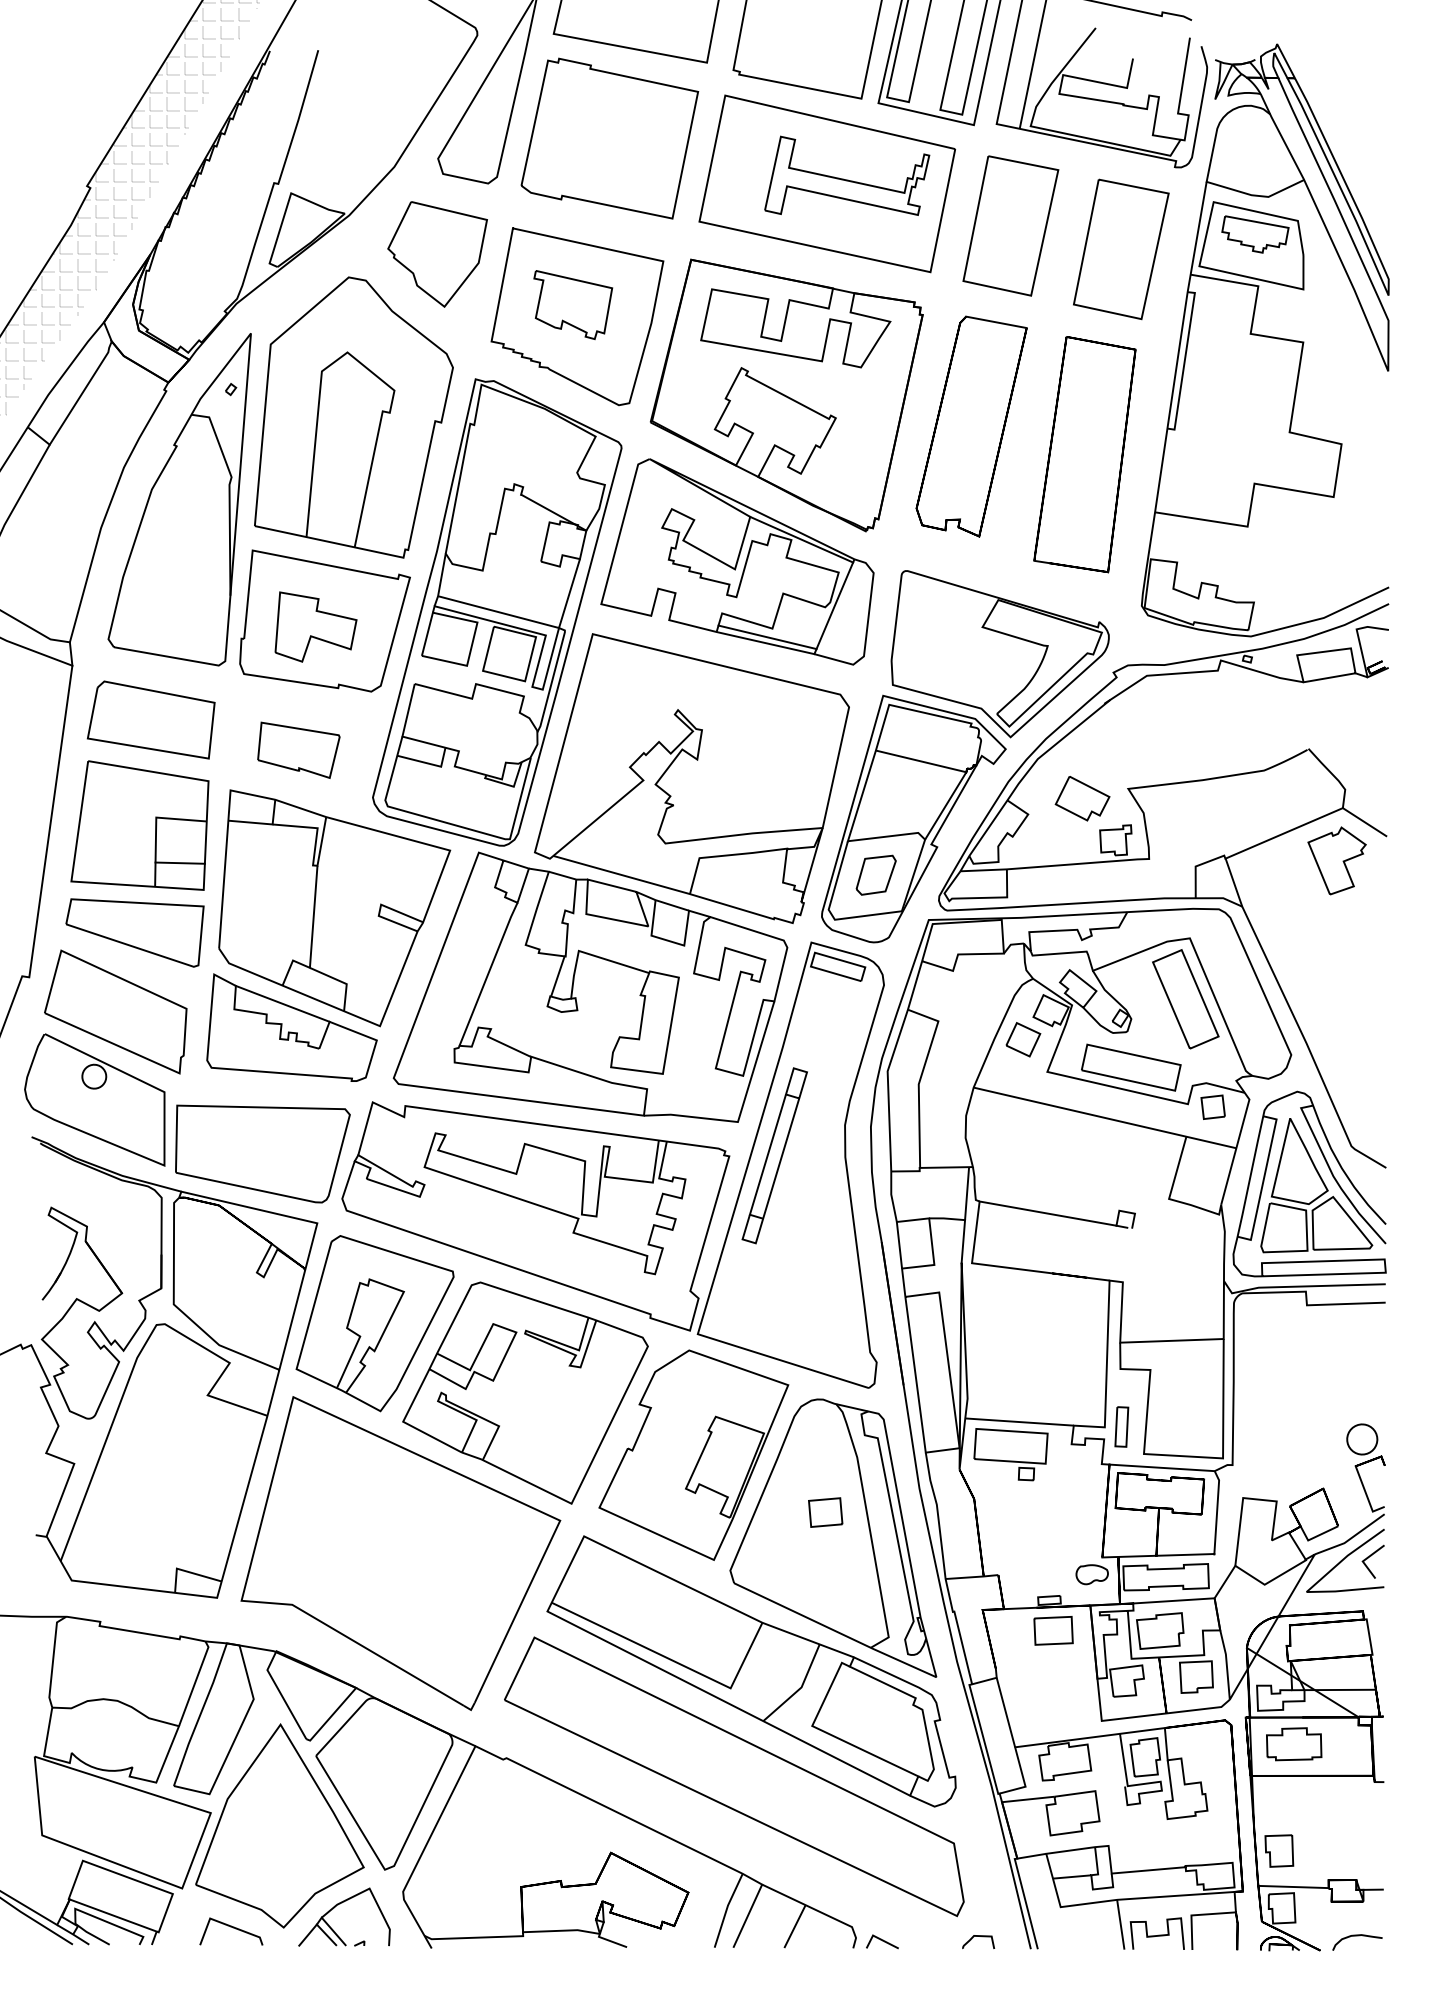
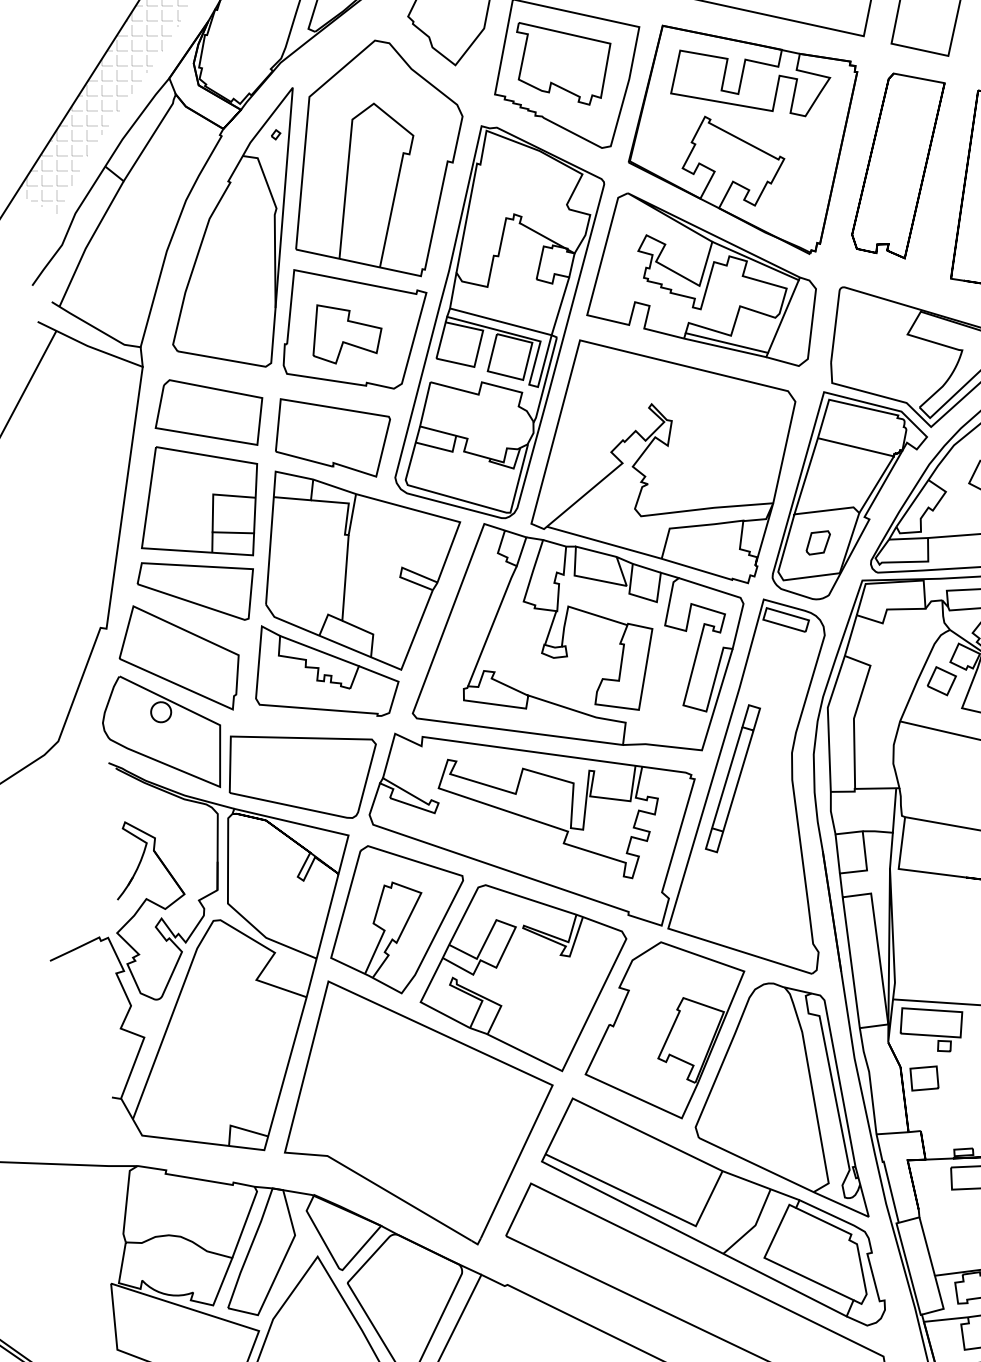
part: (572, 304) -> (562, 63), size x1.43
part: (298, 750) -> (332, 438), size x1.67
part: (876, 874) -> (818, 542), size x0.71
part: (825, 1512) -> (924, 1078), moved

